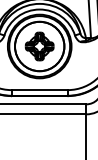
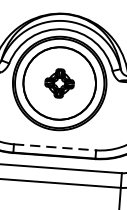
part: (39, 46) -> (59, 83), size x0.7
line: (40, 90) -> (56, 147), solid -> dashed

